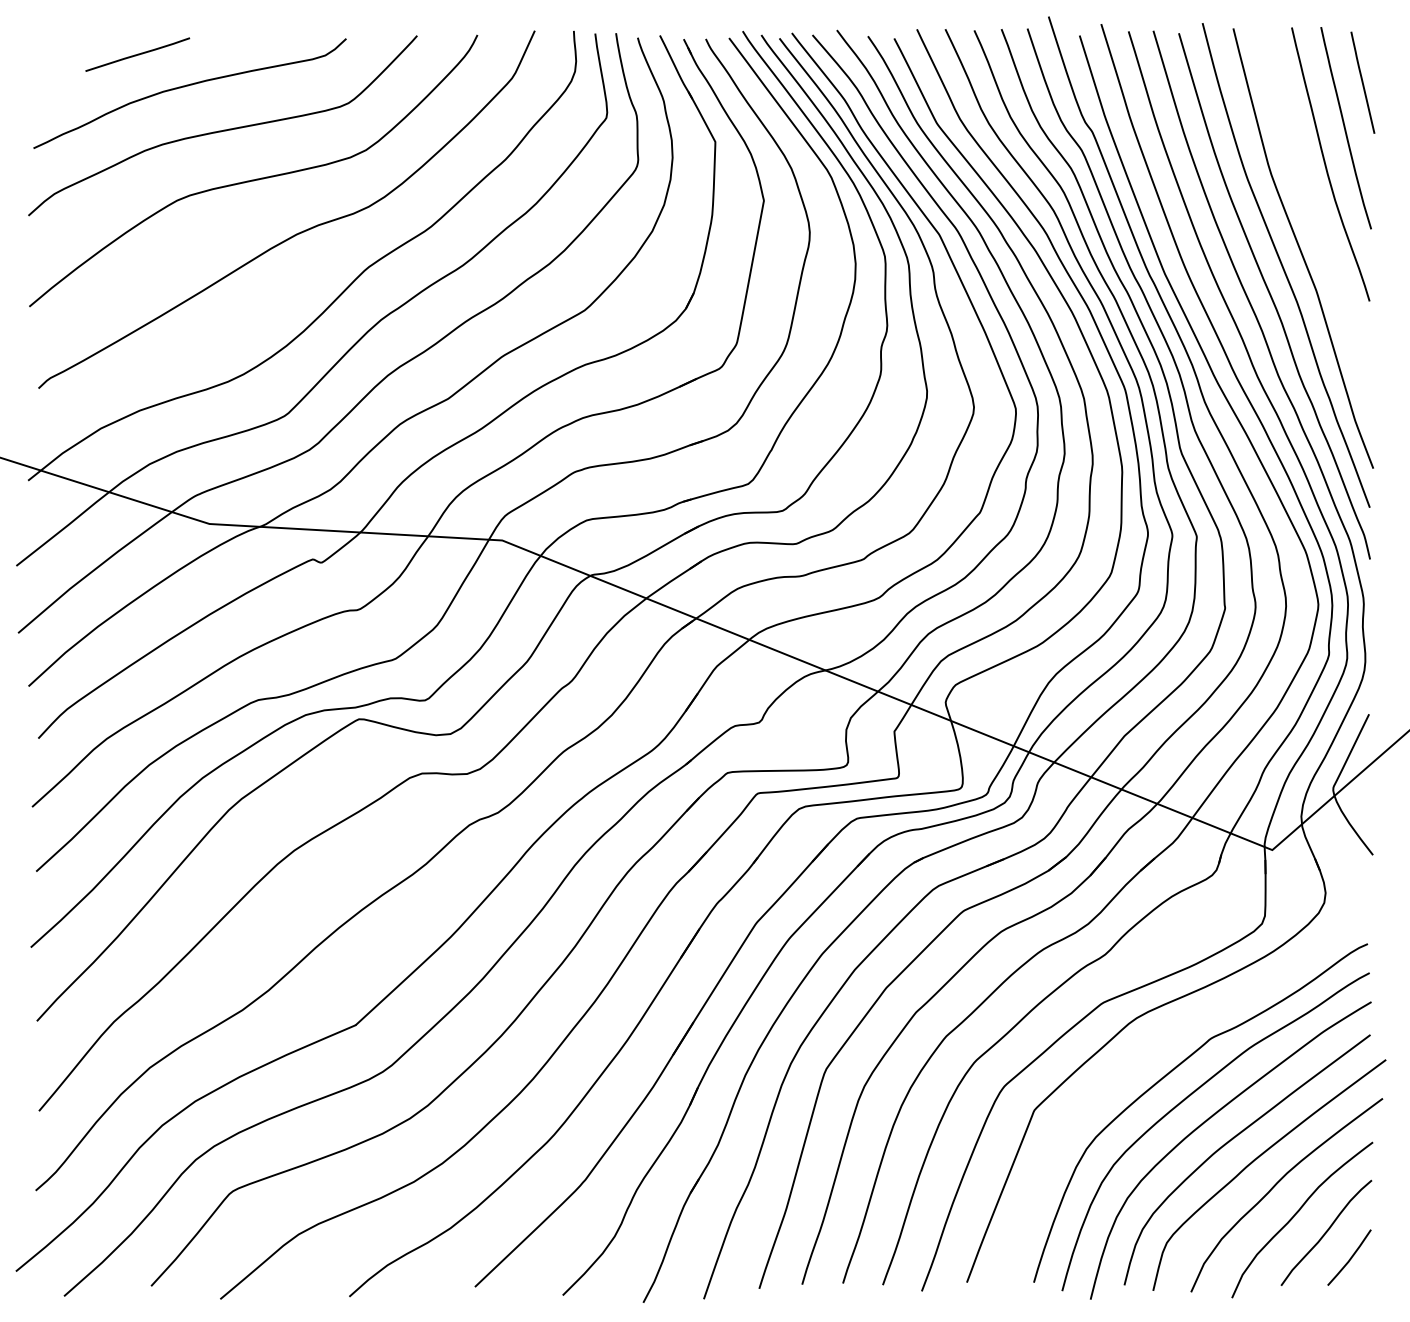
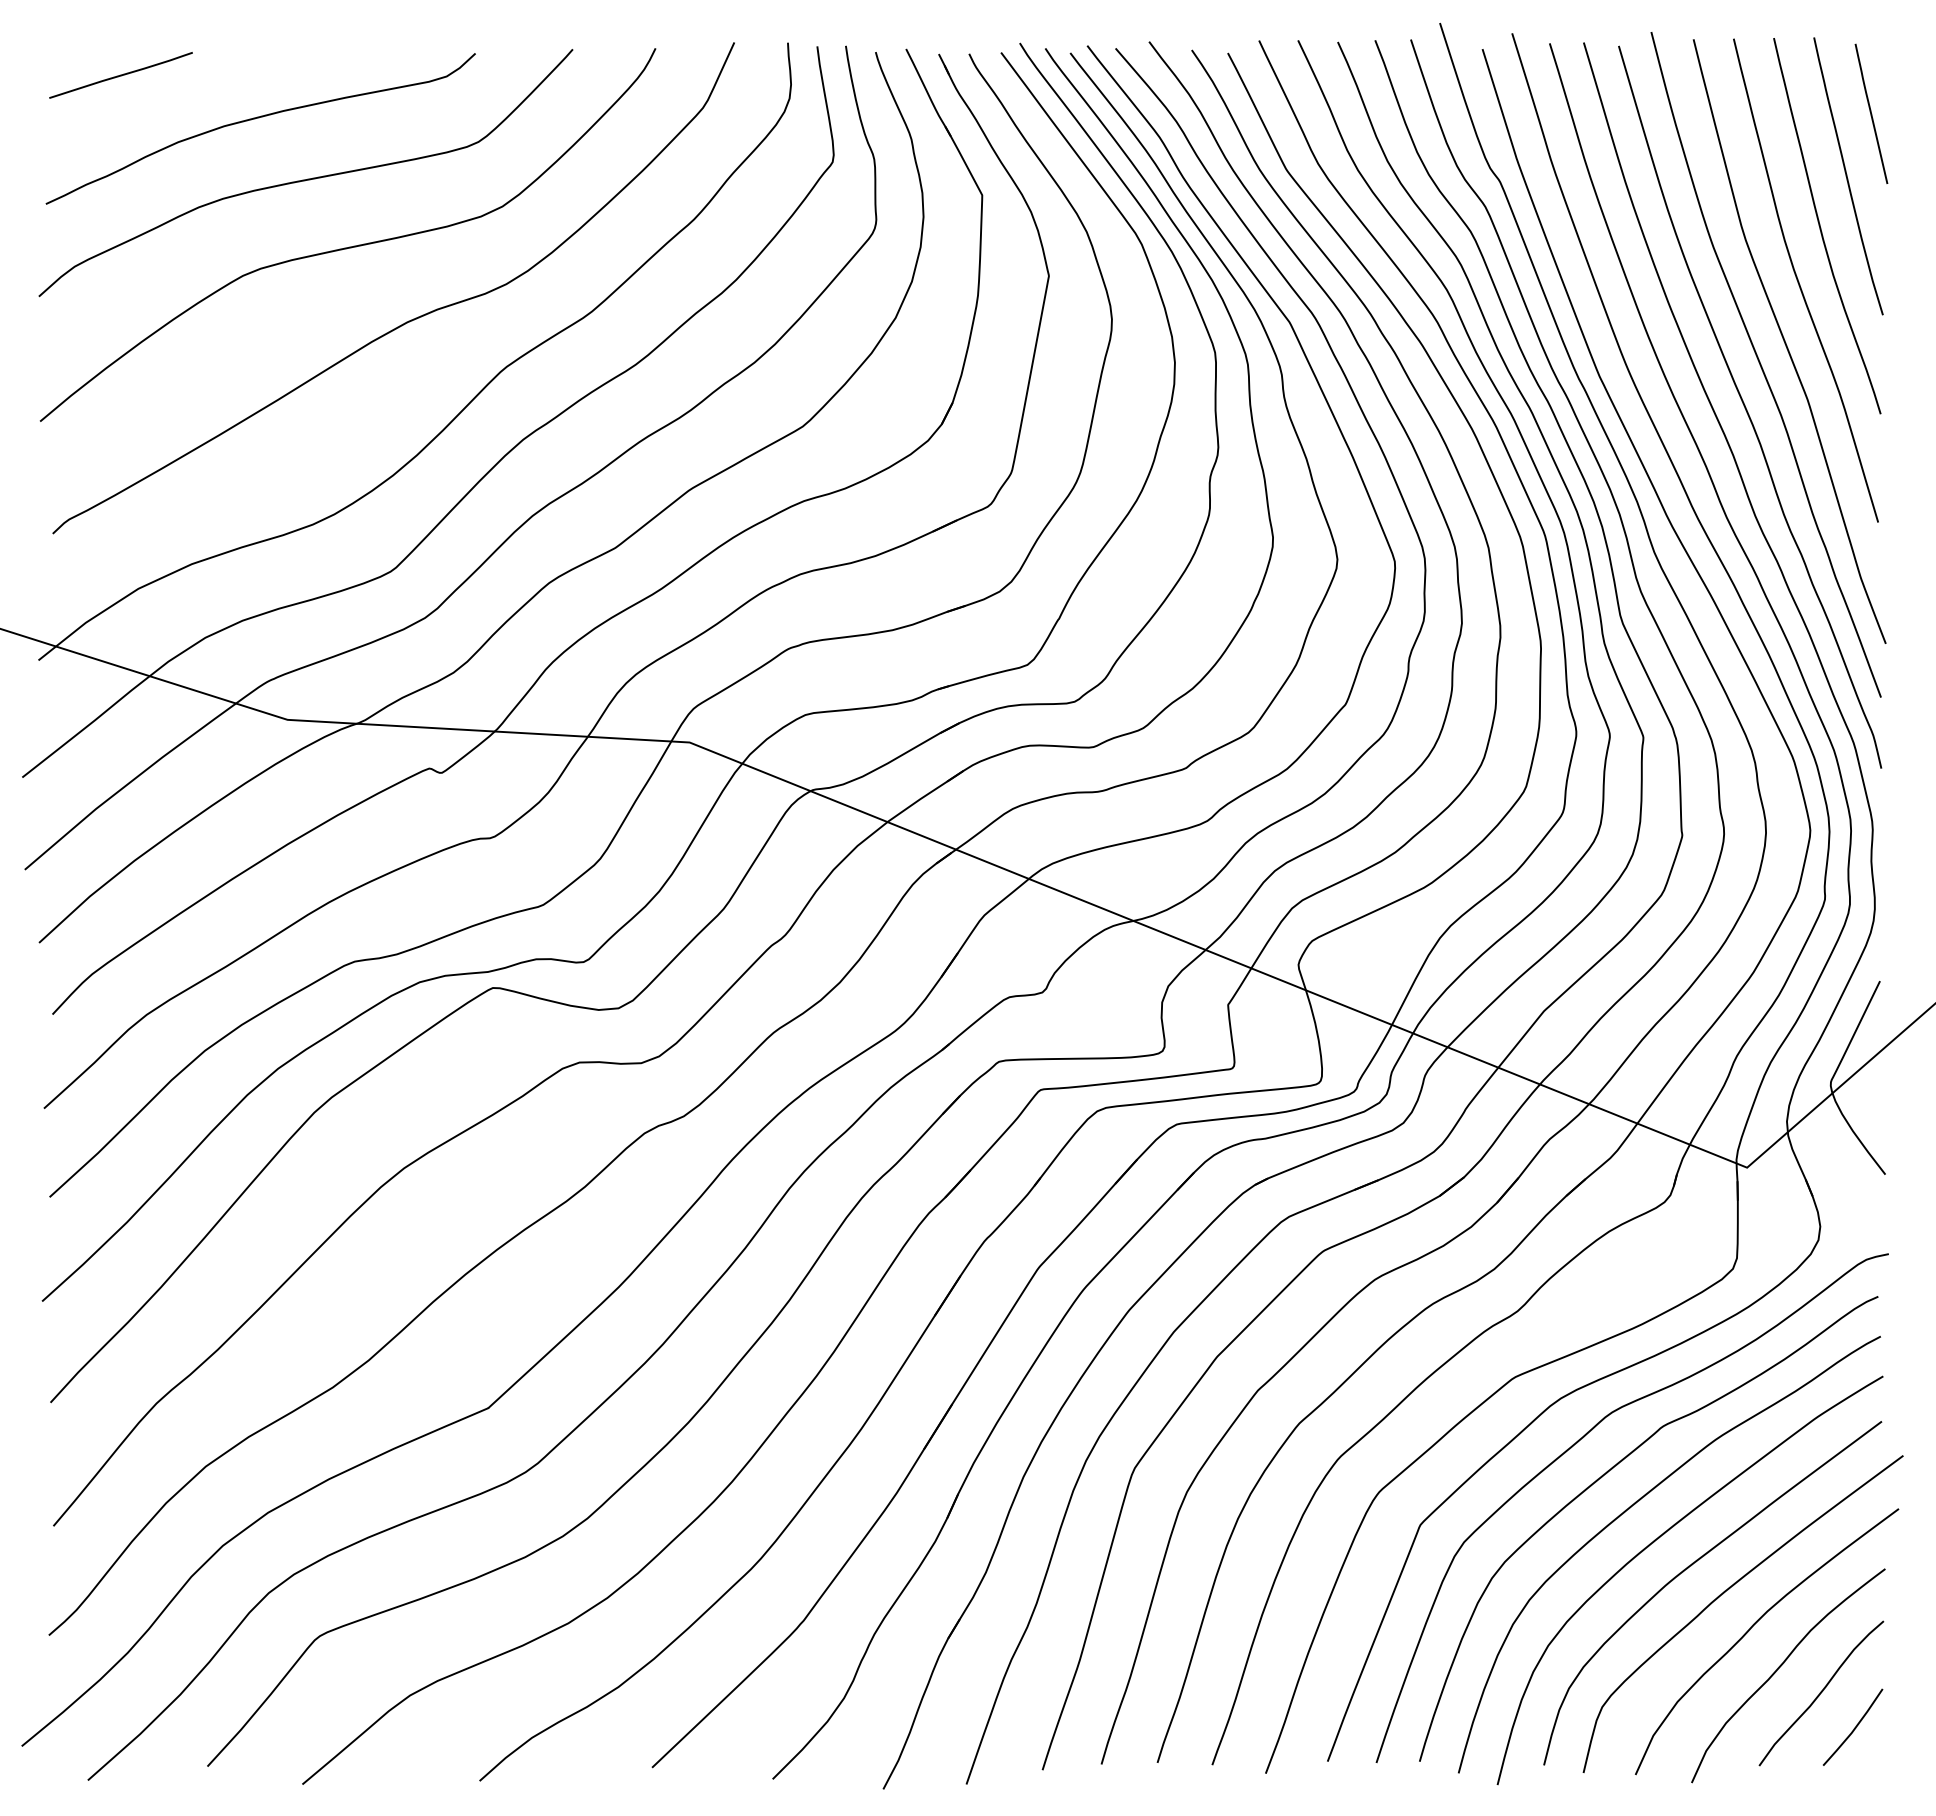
line: (137, 54) -> (120, 75), moved
curve: (1310, 204) -> (1799, 281), added
curve: (1148, 1050) -> (1577, 1443), added

